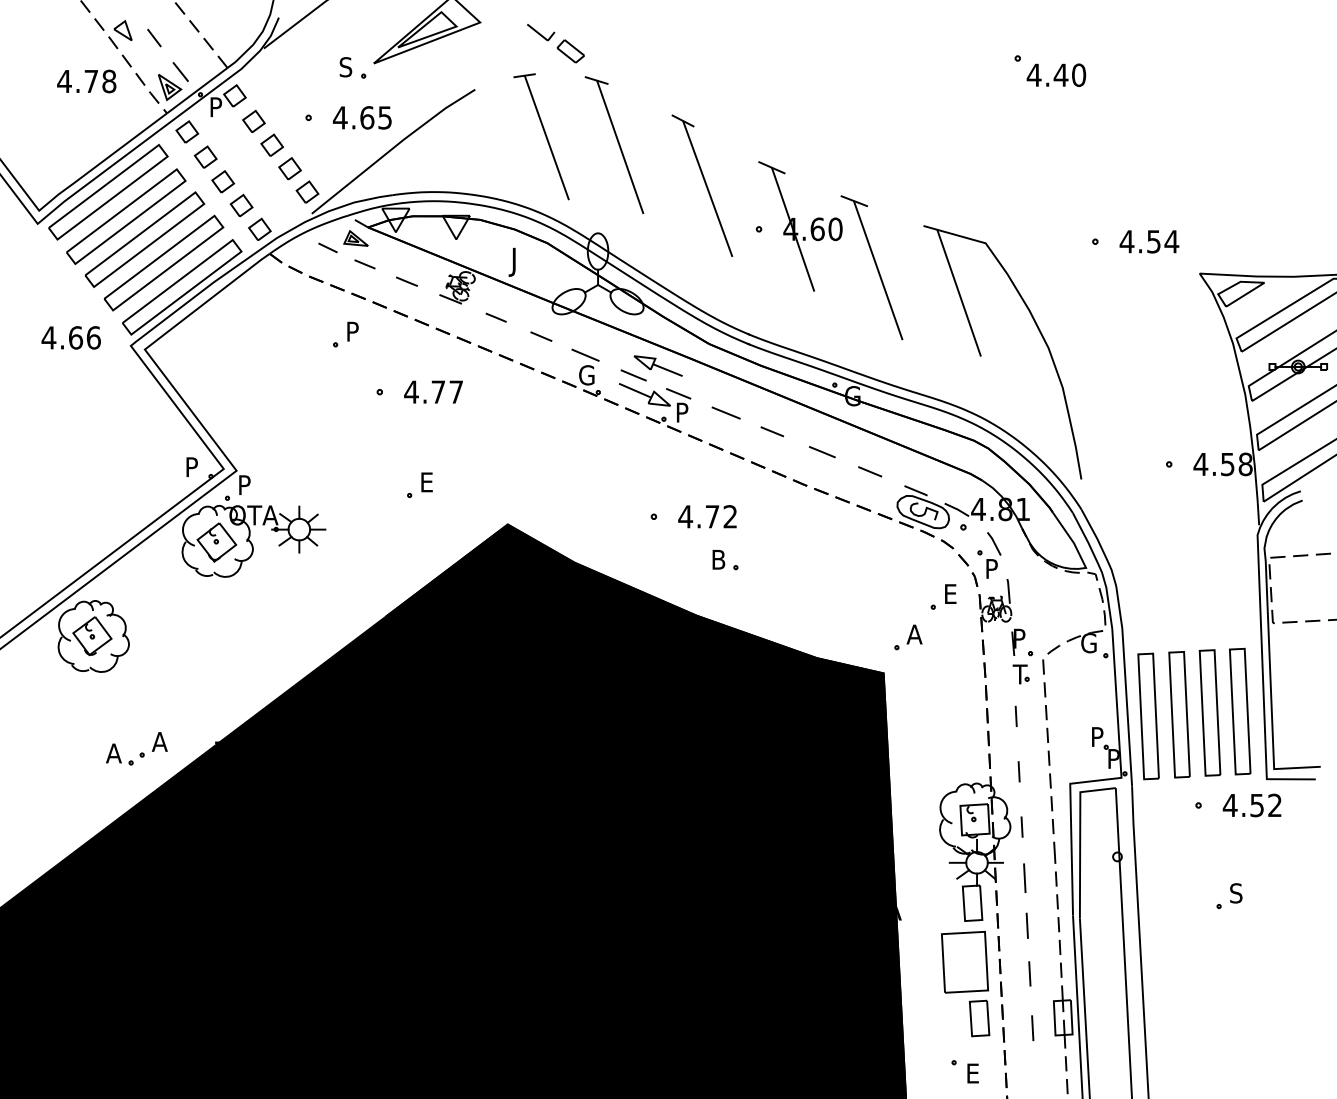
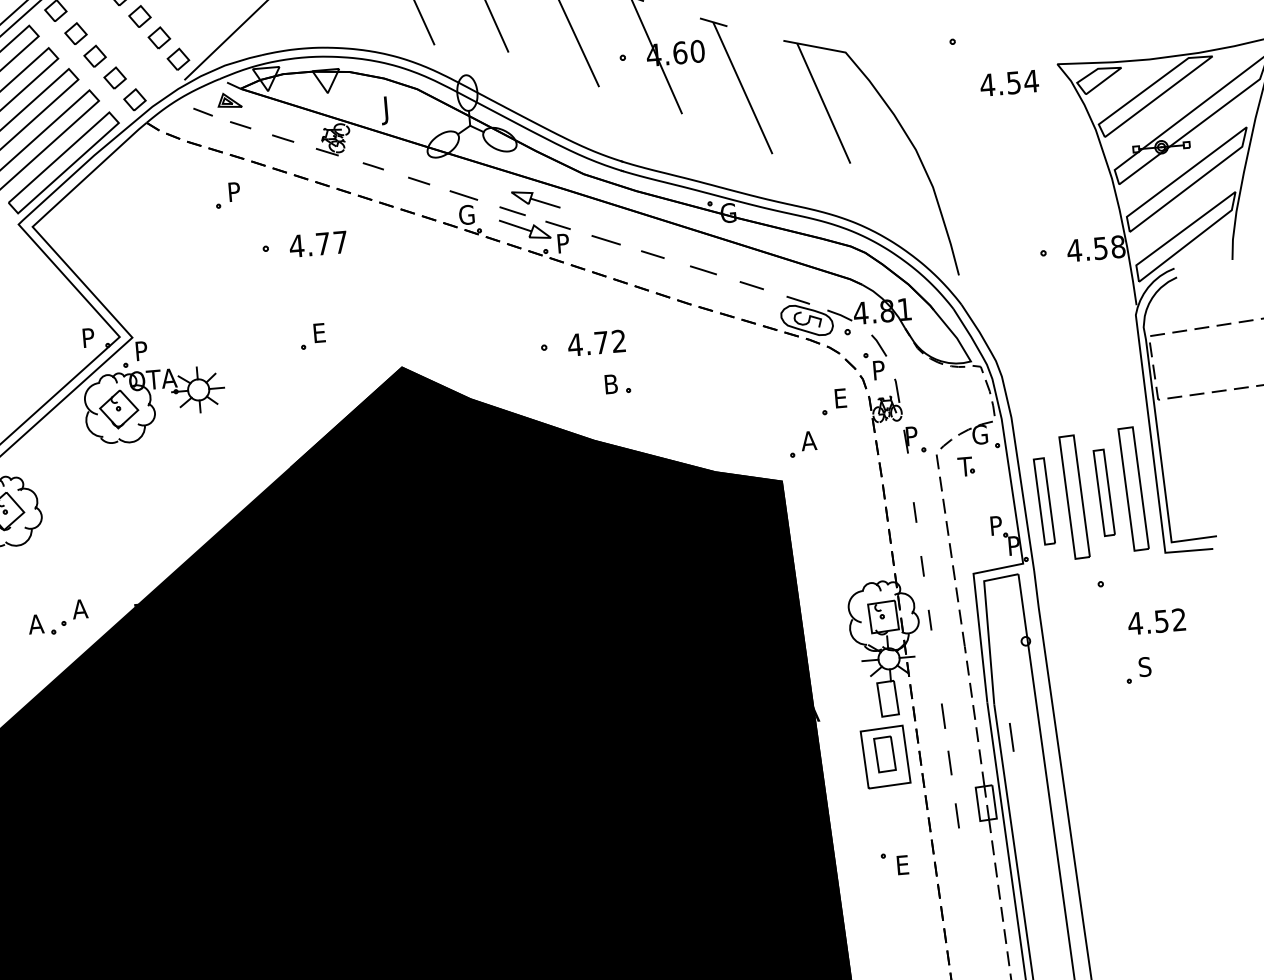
text: (1149, 241) -> (1009, 82), moved
part: (1020, 674) -> (965, 466), moved
part: (1209, 712) -> (1103, 492), size x0.7
part: (1148, 716) -> (1044, 501), size x0.7
text: (1251, 805) -> (1156, 621), moved
line: (1024, 877) -> (1011, 736), moved
part: (979, 1018) -> (884, 754), moved

